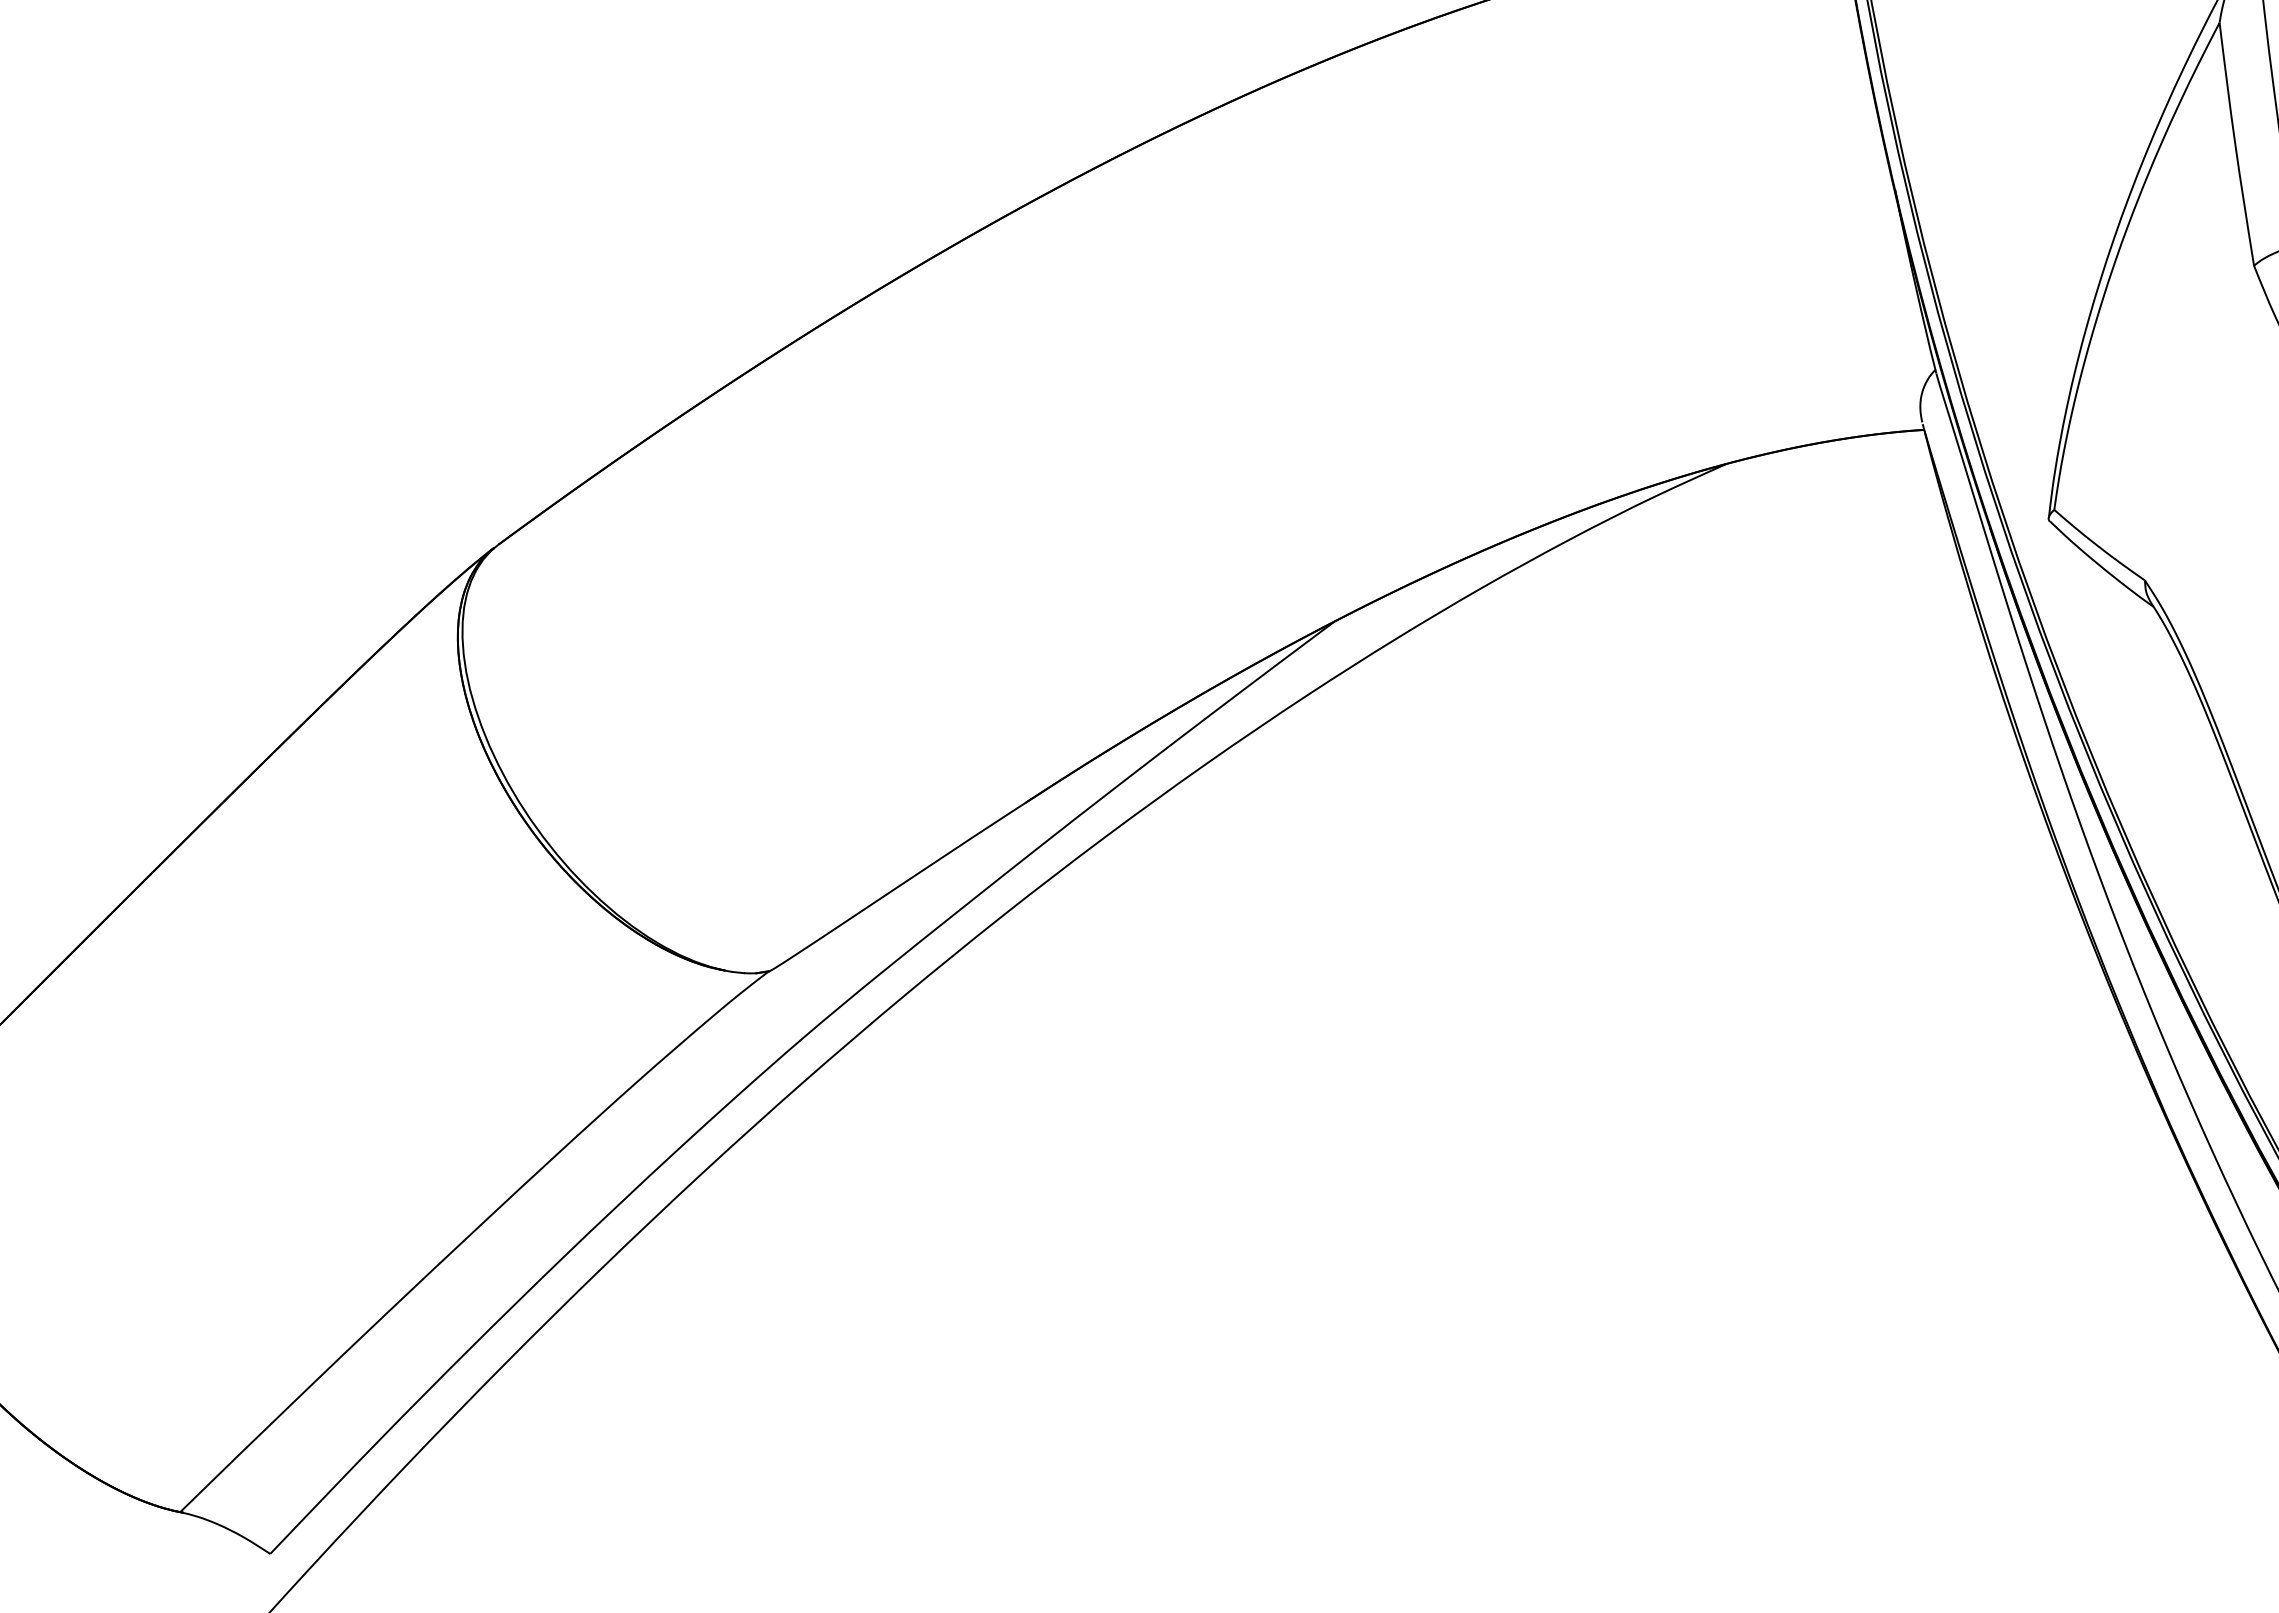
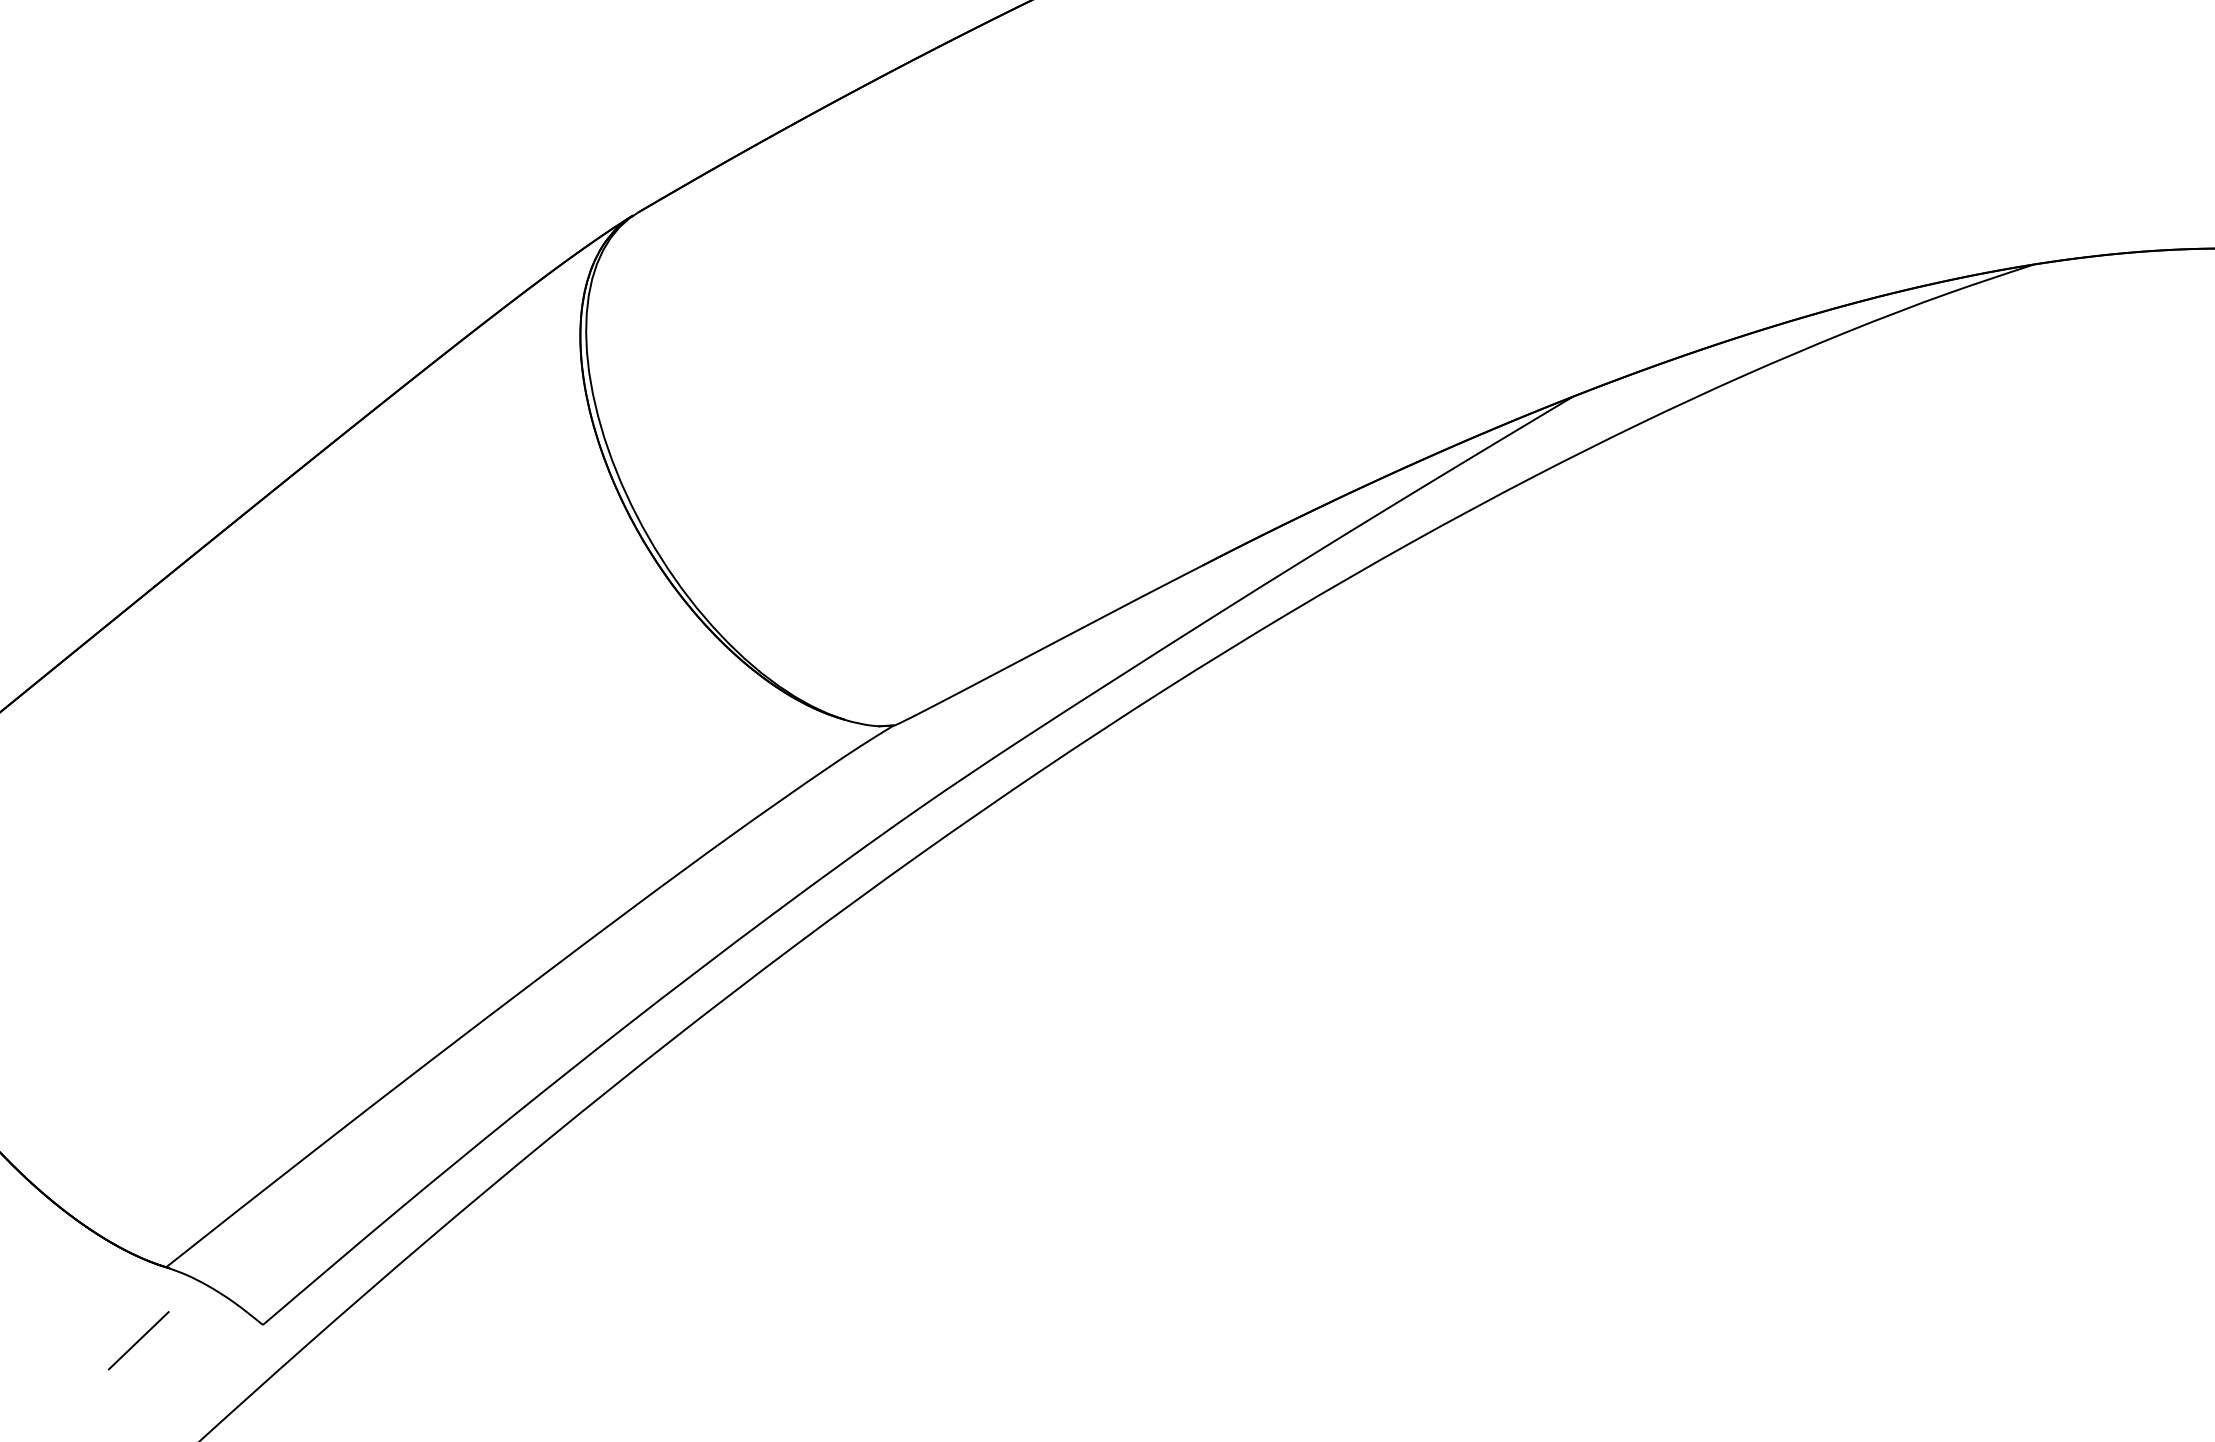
line: (162, 1578) -> (138, 1340), added

